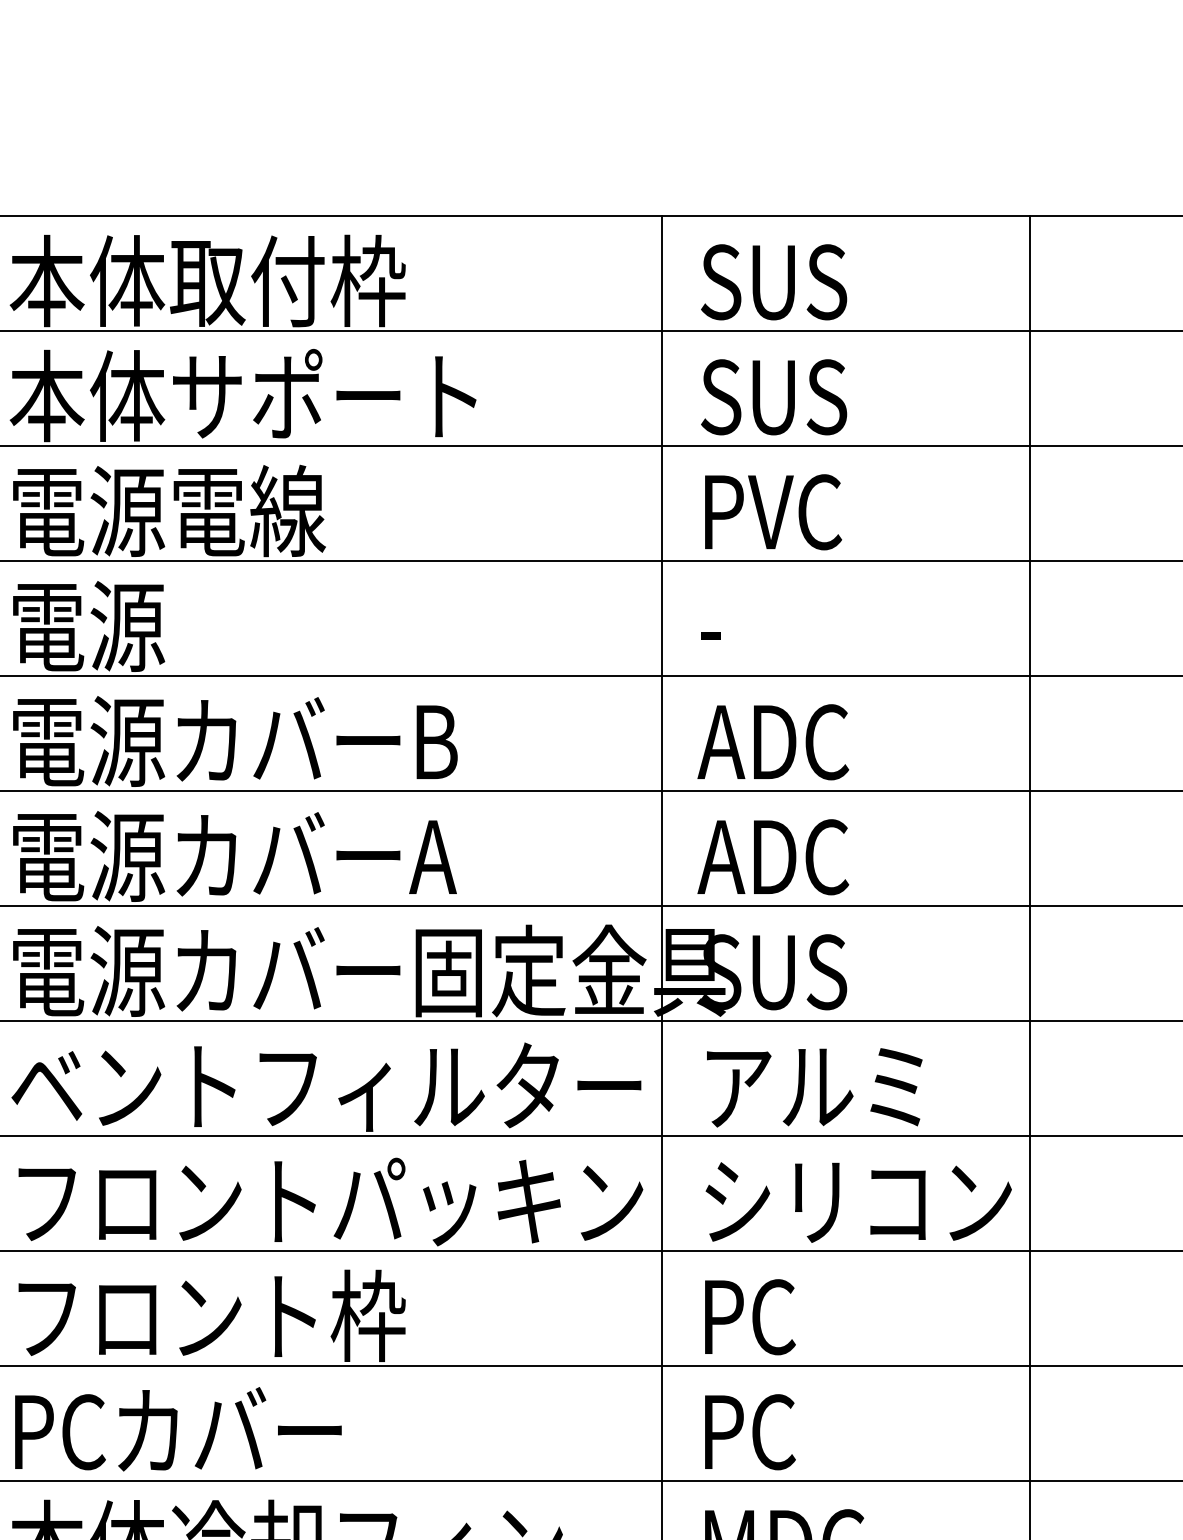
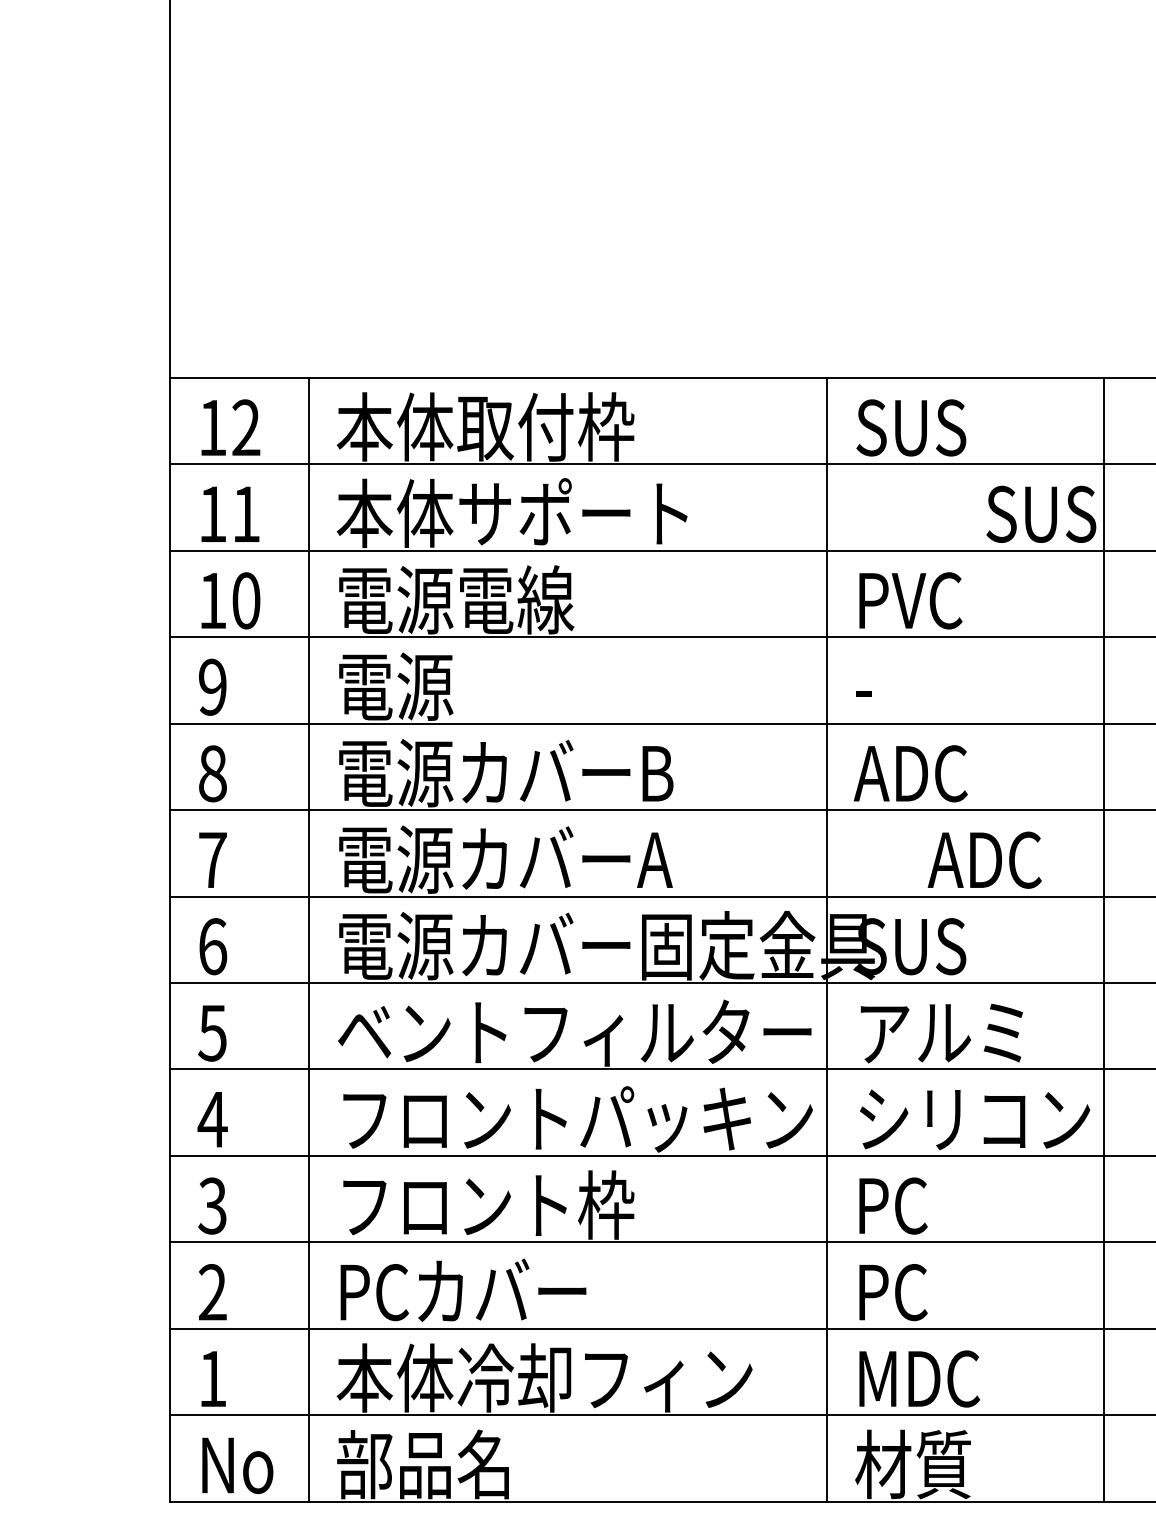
text: (774, 396) -> (1041, 513), moved
text: (772, 856) -> (984, 859), moved

